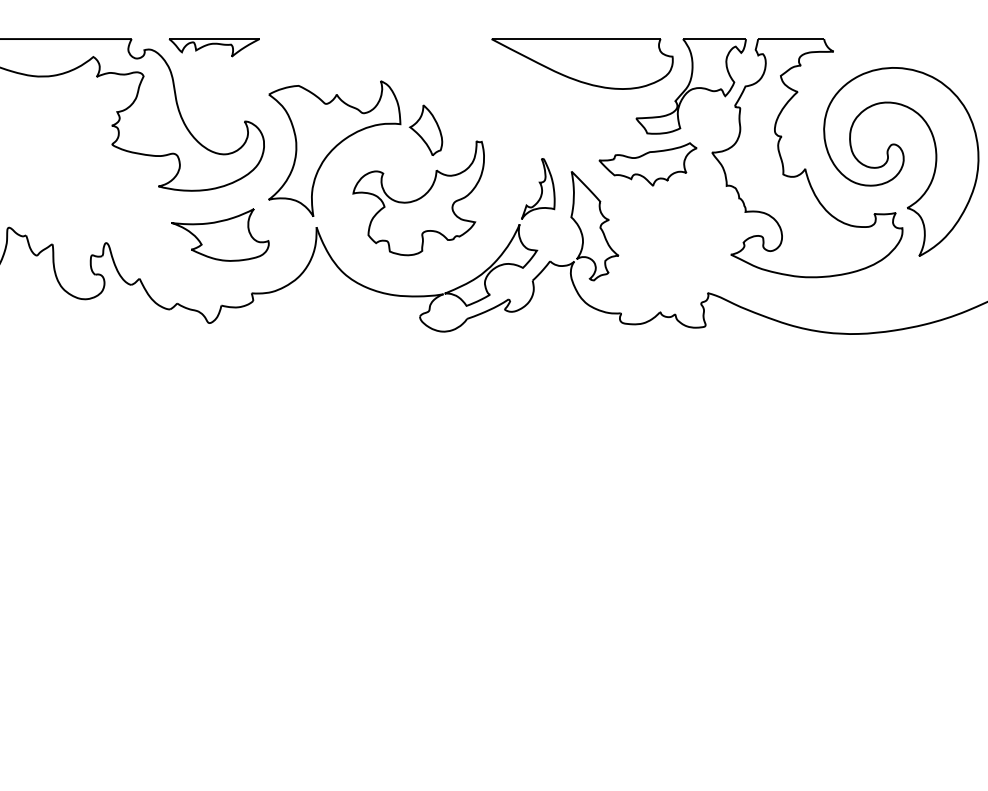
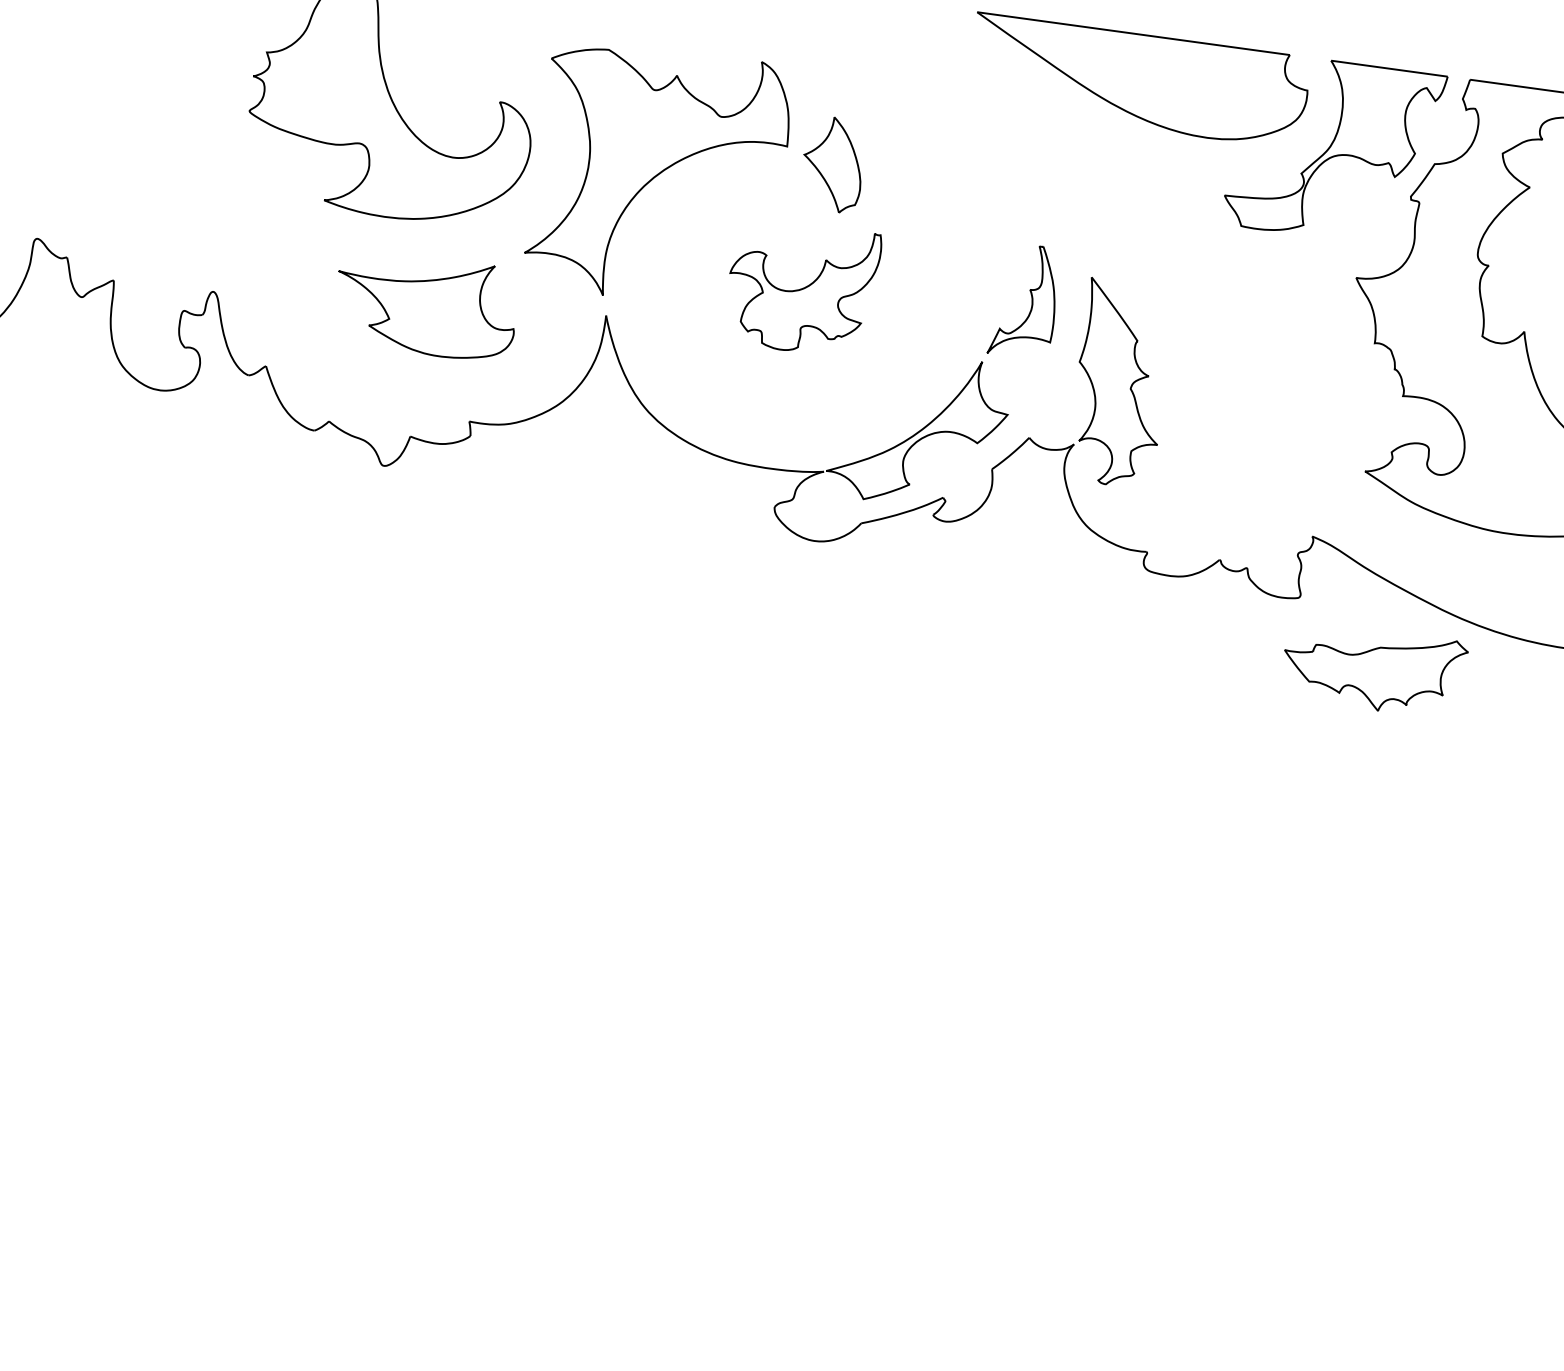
part: (647, 164) -> (1372, 669), moved
part: (418, 198) -> (801, 288), size x0.6

